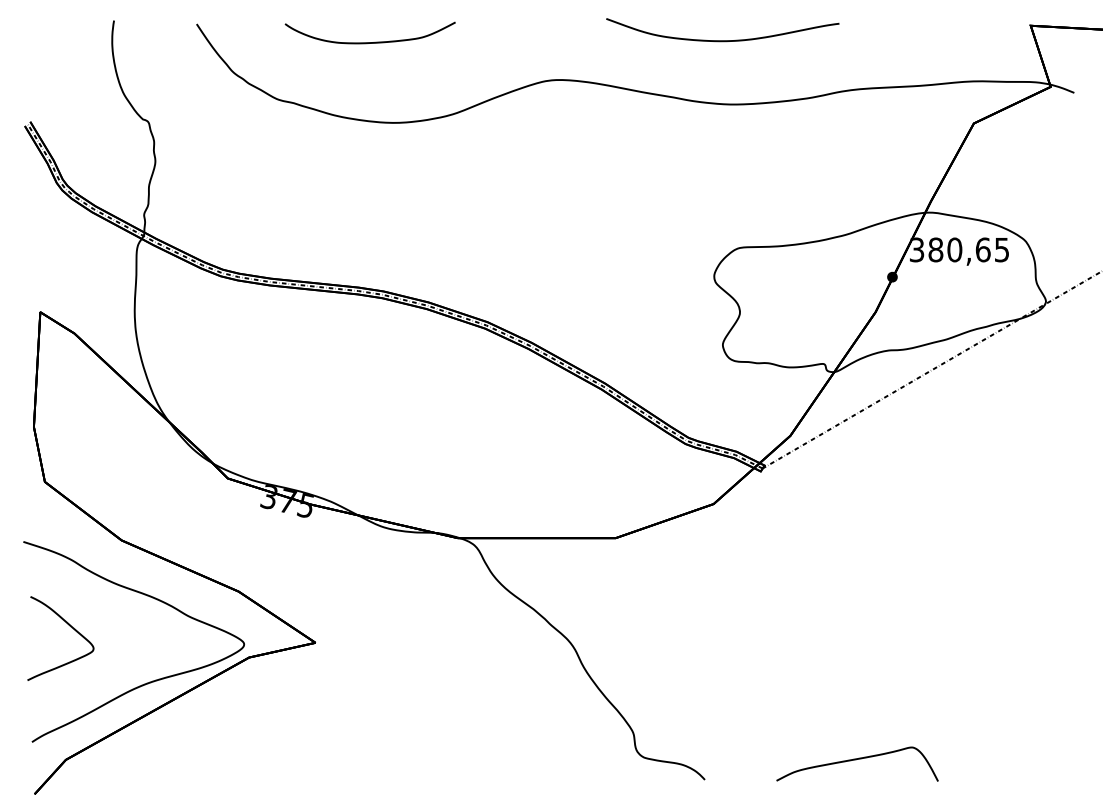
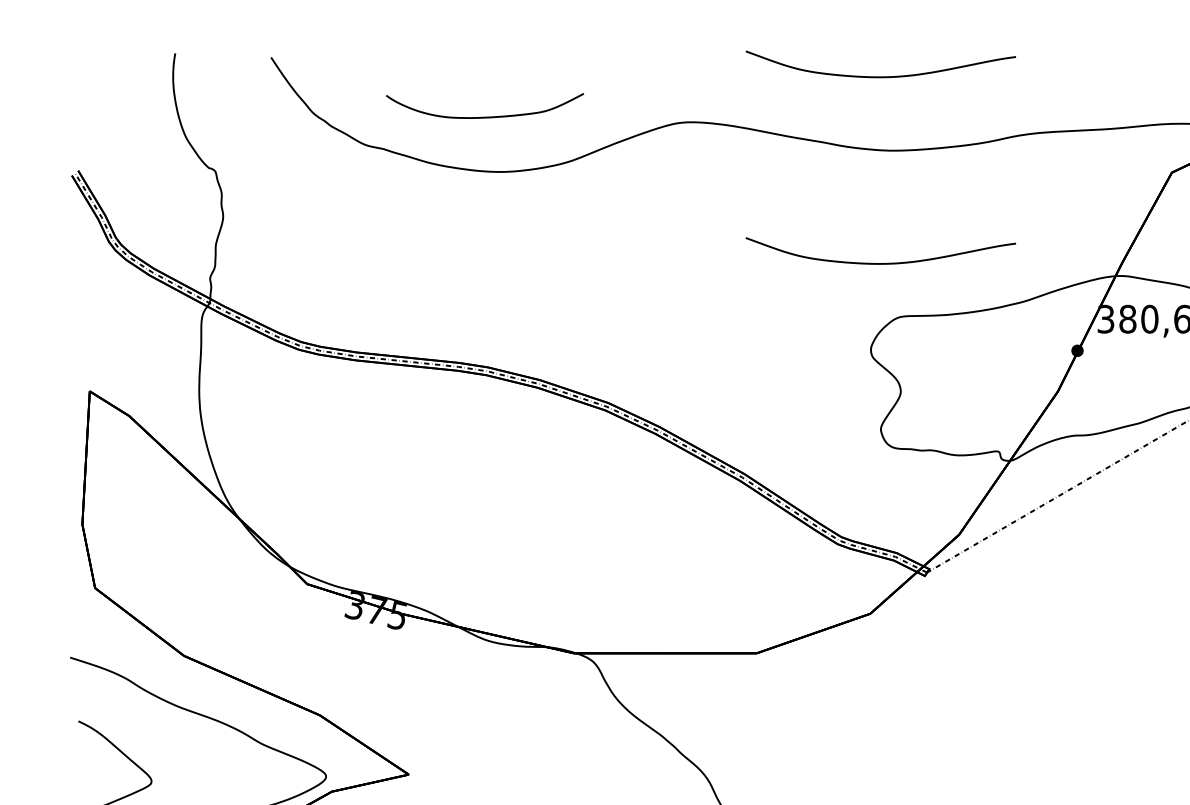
curve: (369, 42) -> (484, 117), moved
curve: (722, 201) -> (880, 263), added

